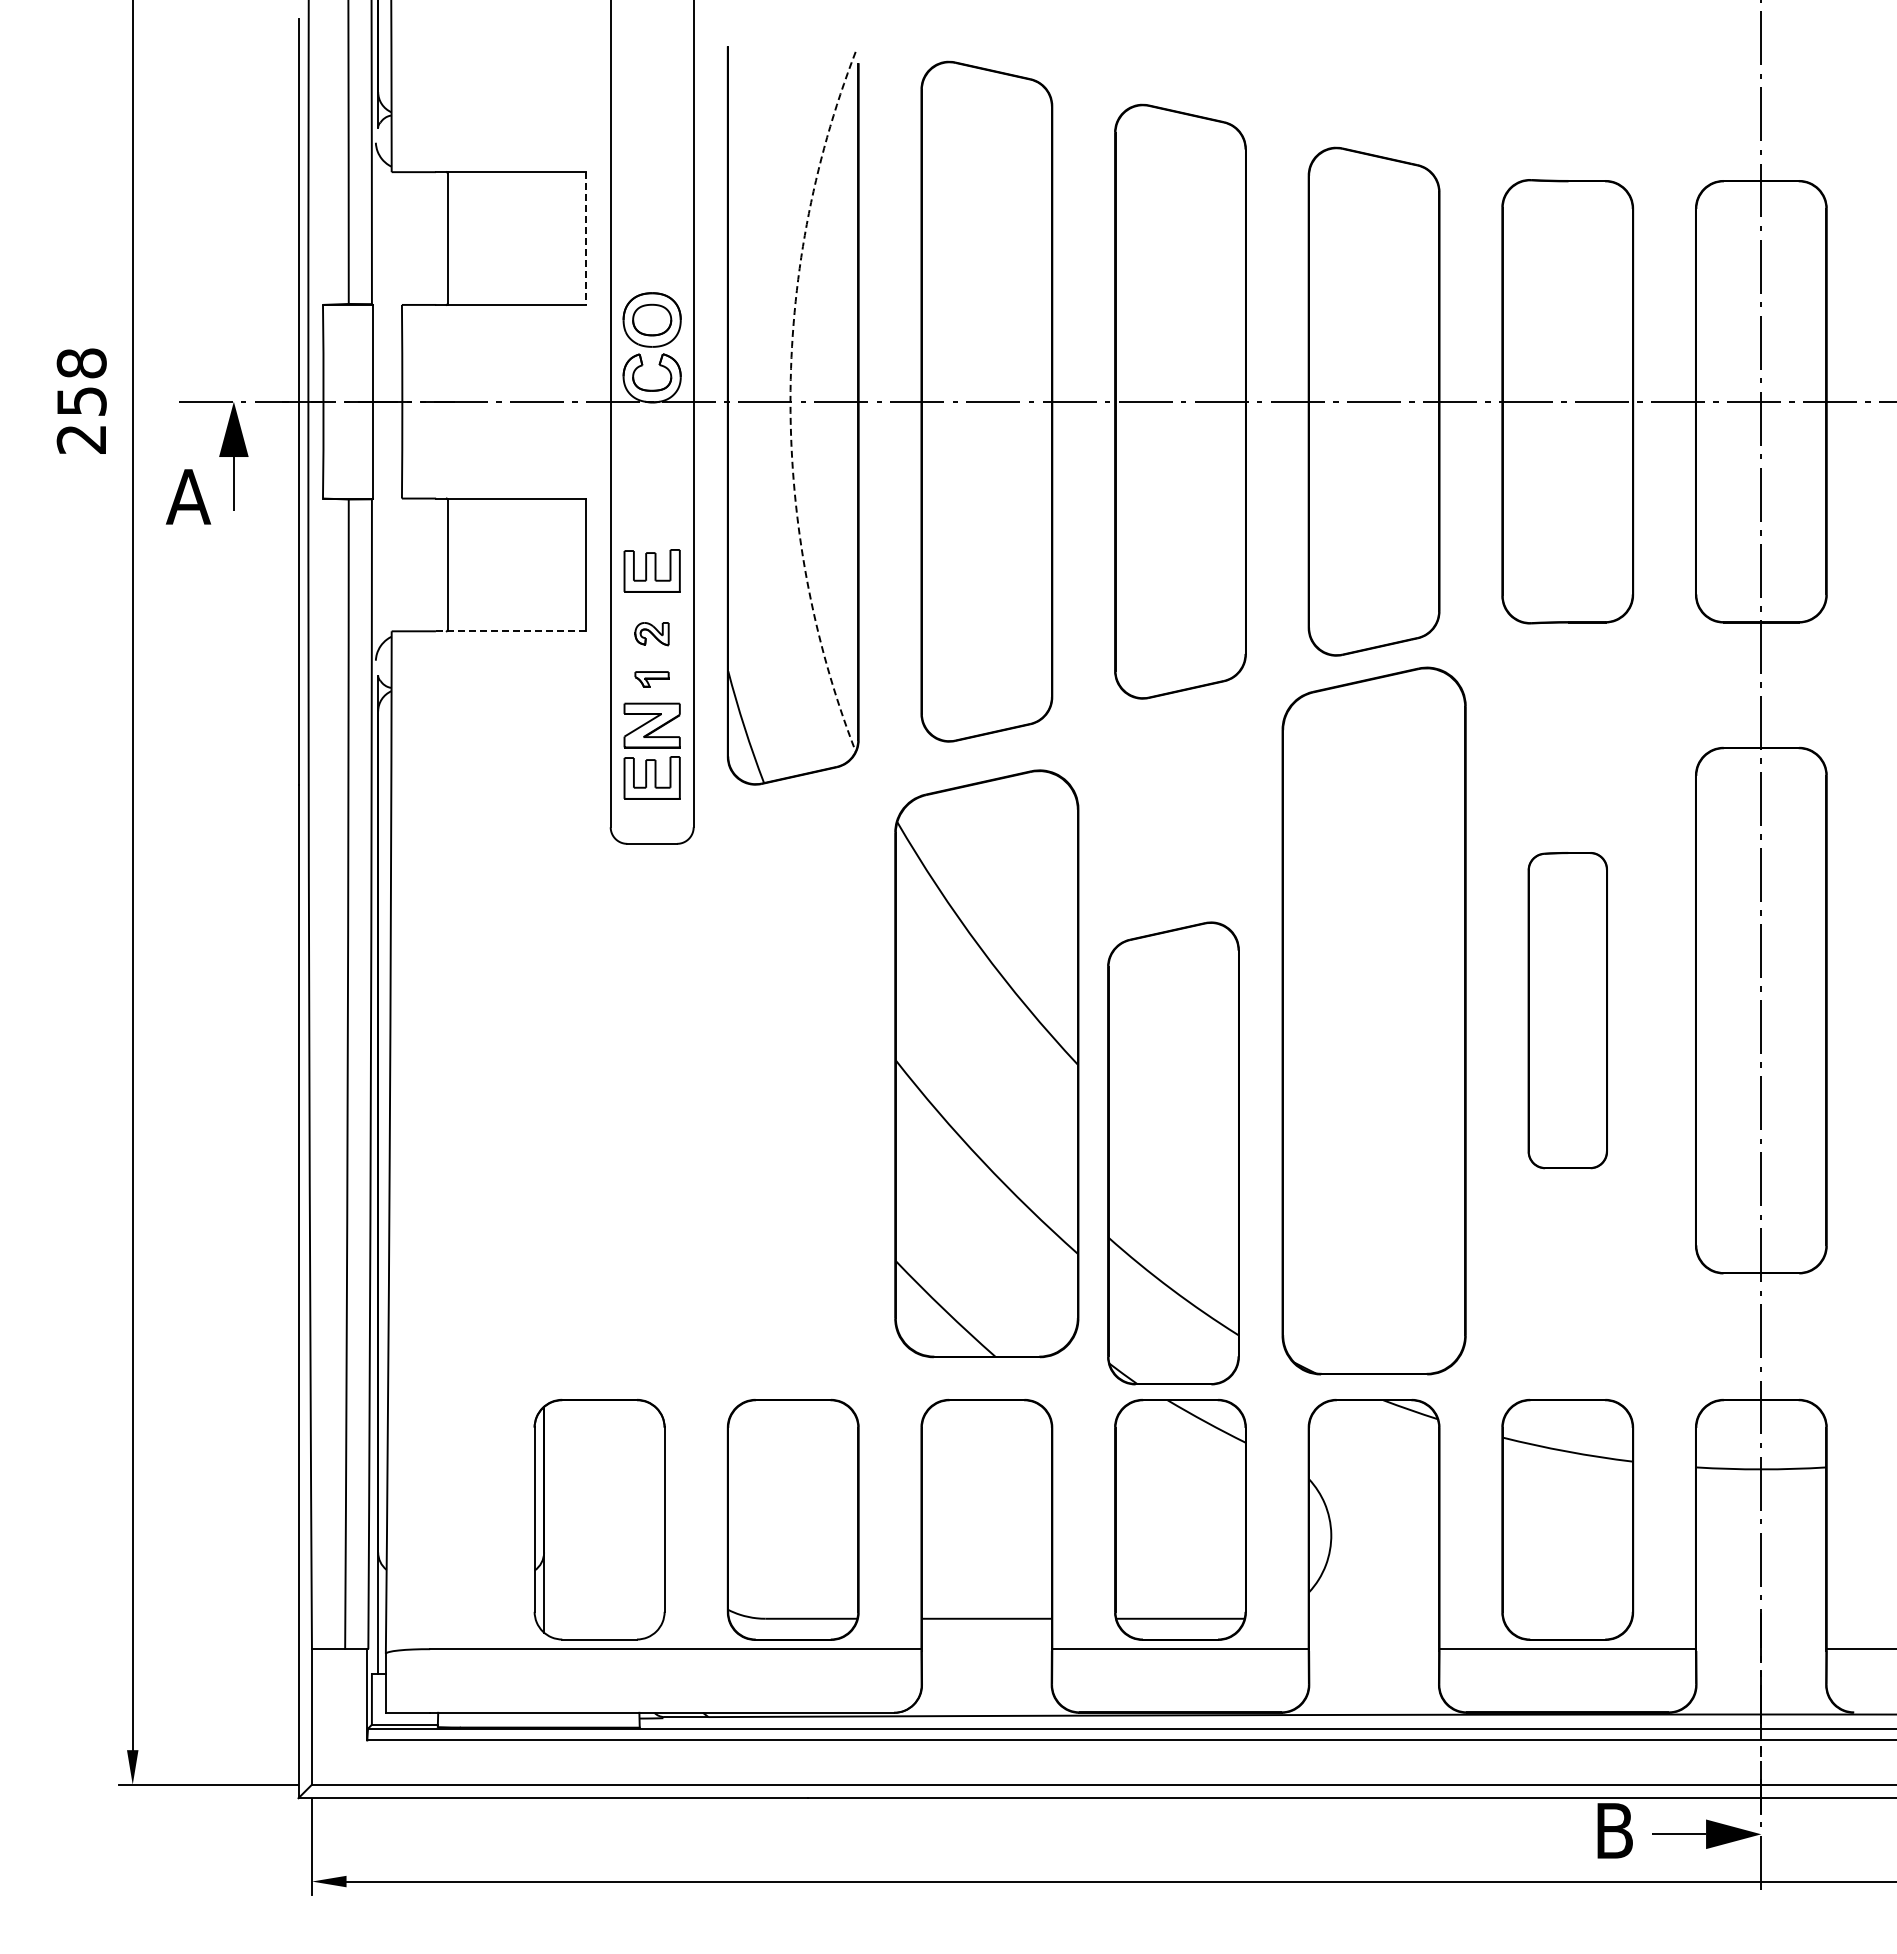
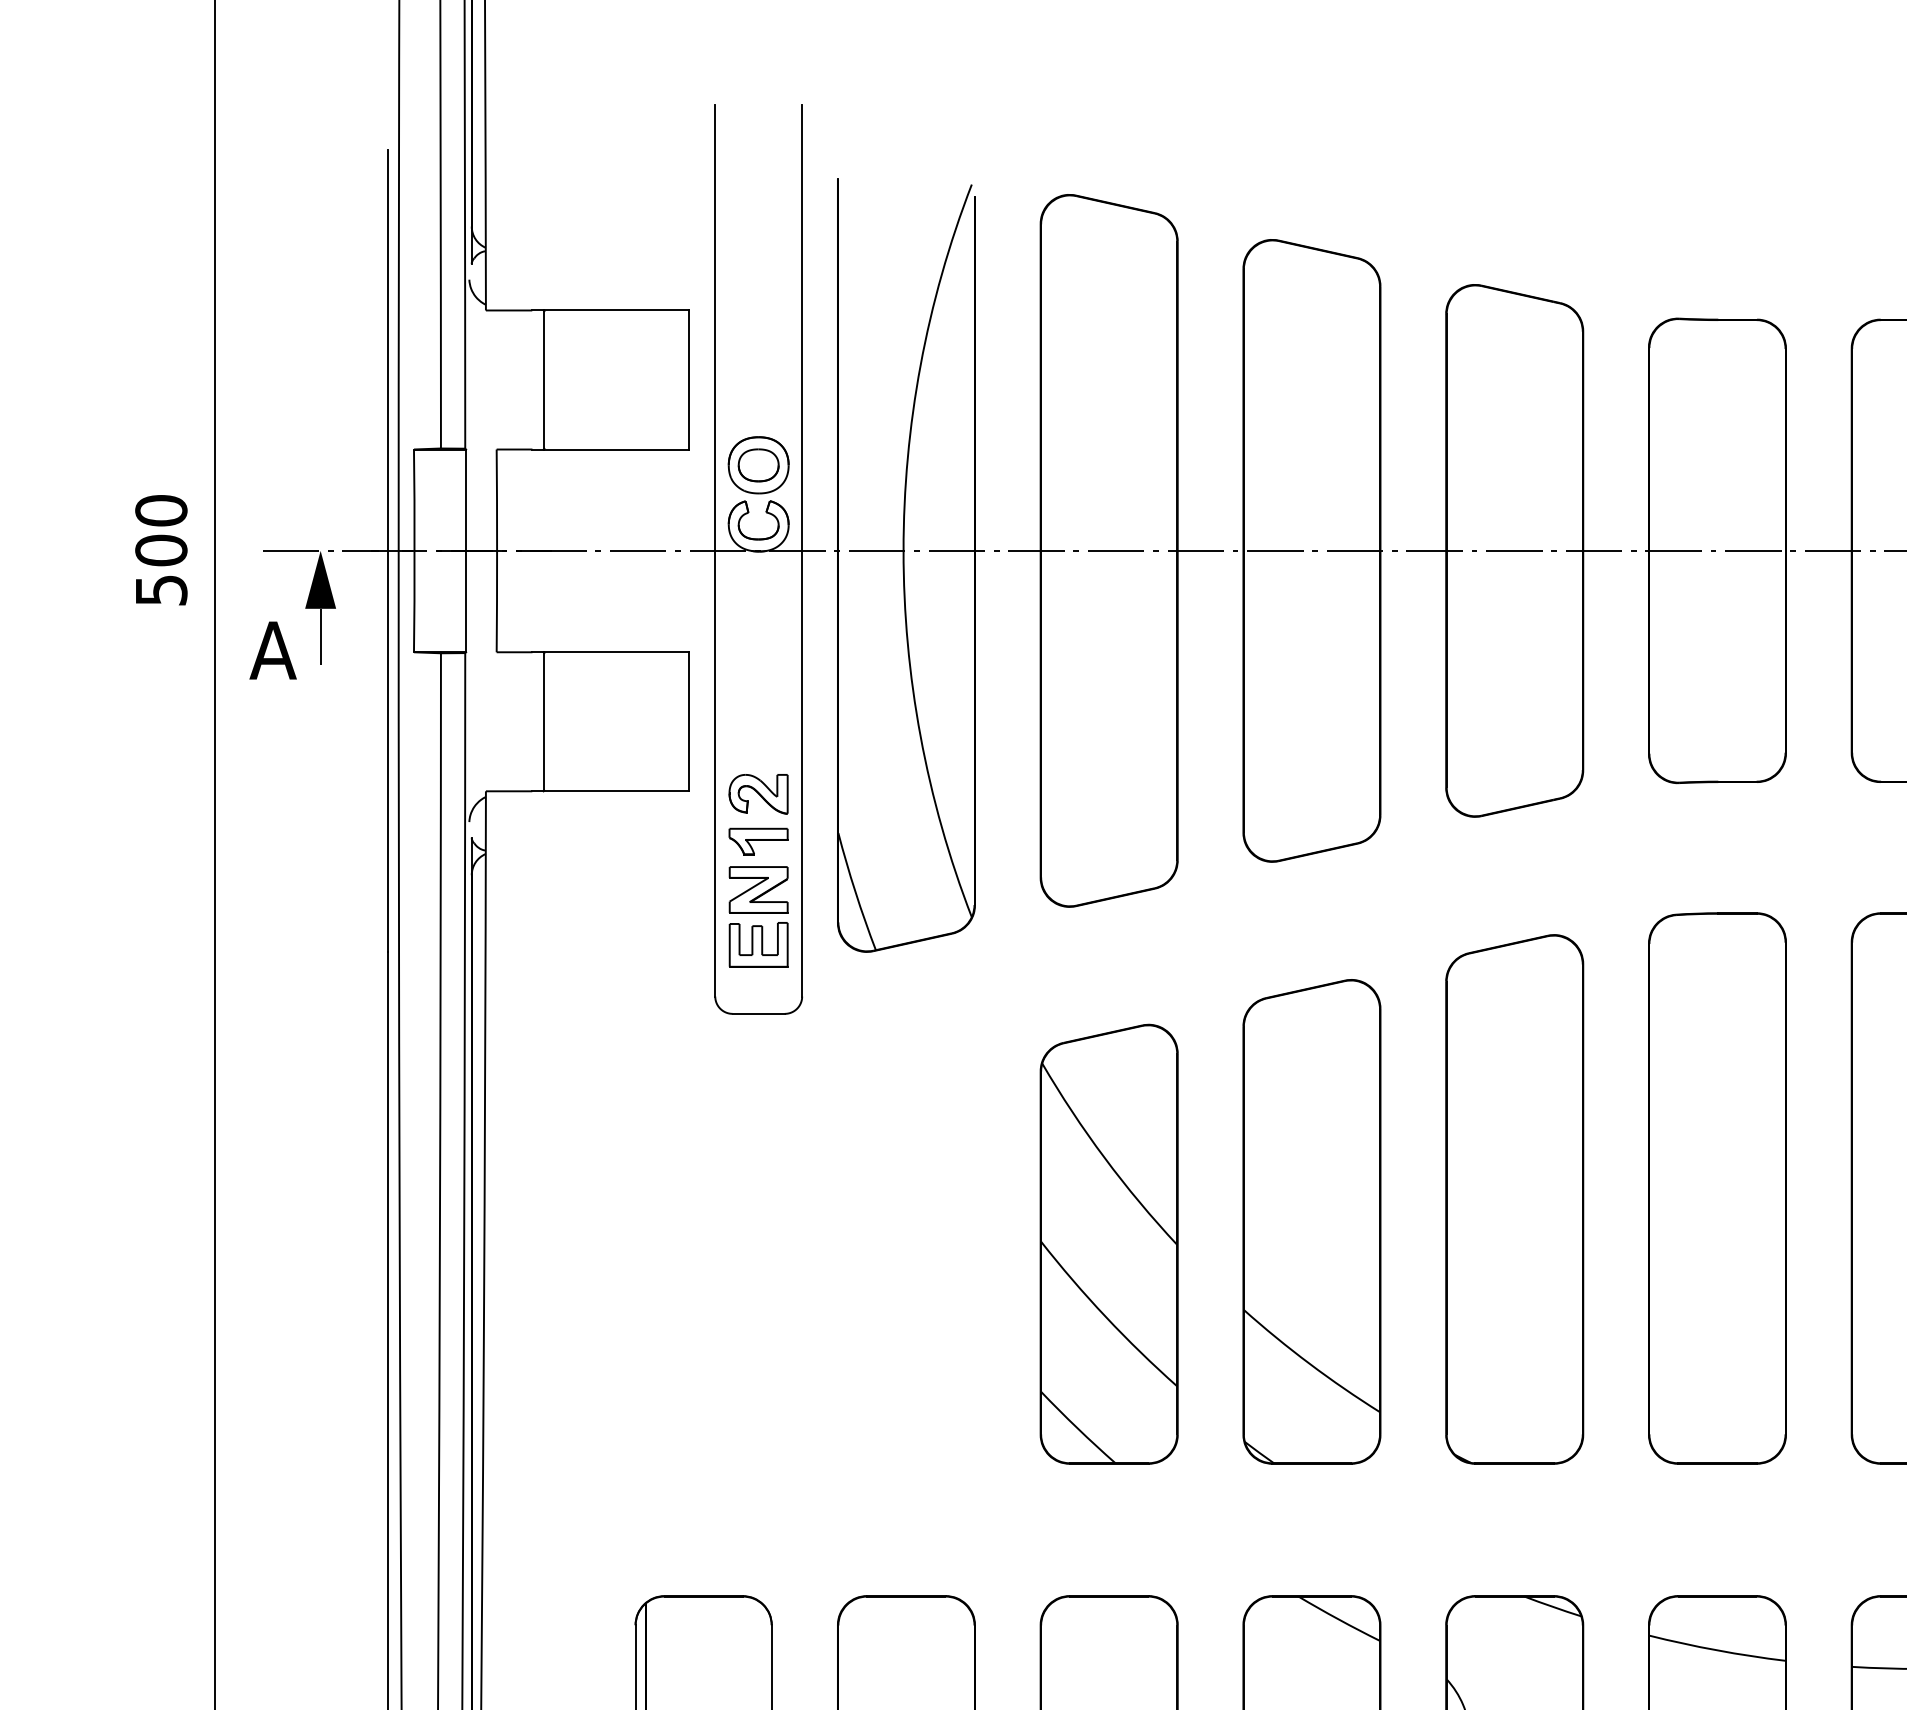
line: (585, 239) -> (688, 380), dashed -> solid
text: (81, 400) -> (161, 549), 258 -> 500
arc: (790, 401) -> (903, 550), dashed -> solid
part: (651, 570) -> (757, 727), removed
line: (510, 631) -> (610, 791), dashed -> solid
part: (651, 633) -> (757, 793), size x1.67
part: (651, 679) -> (757, 841), size x1.67
part: (1567, 1010) -> (1717, 1188), size x1.67
part: (1373, 1020) -> (1514, 1198), size x0.71
part: (986, 1063) -> (1108, 1243), size x0.71
part: (1173, 1153) -> (1311, 1221), moved

